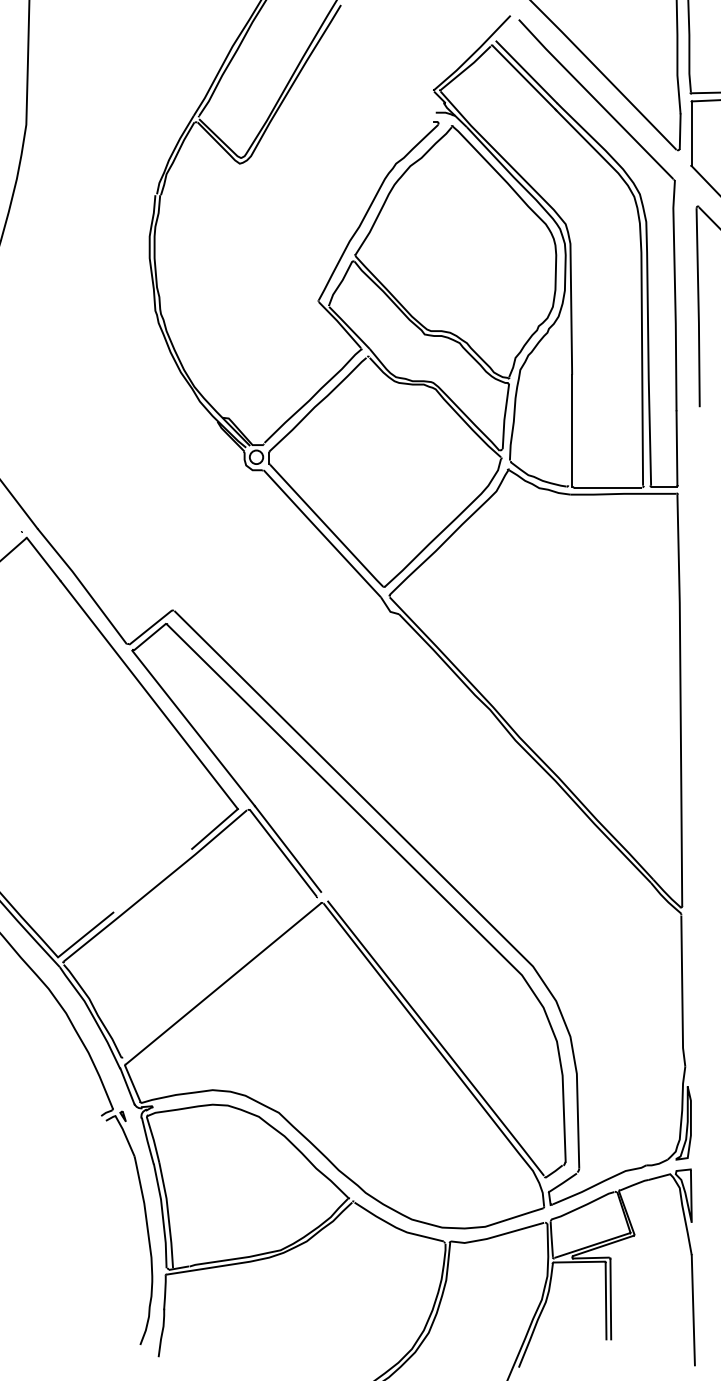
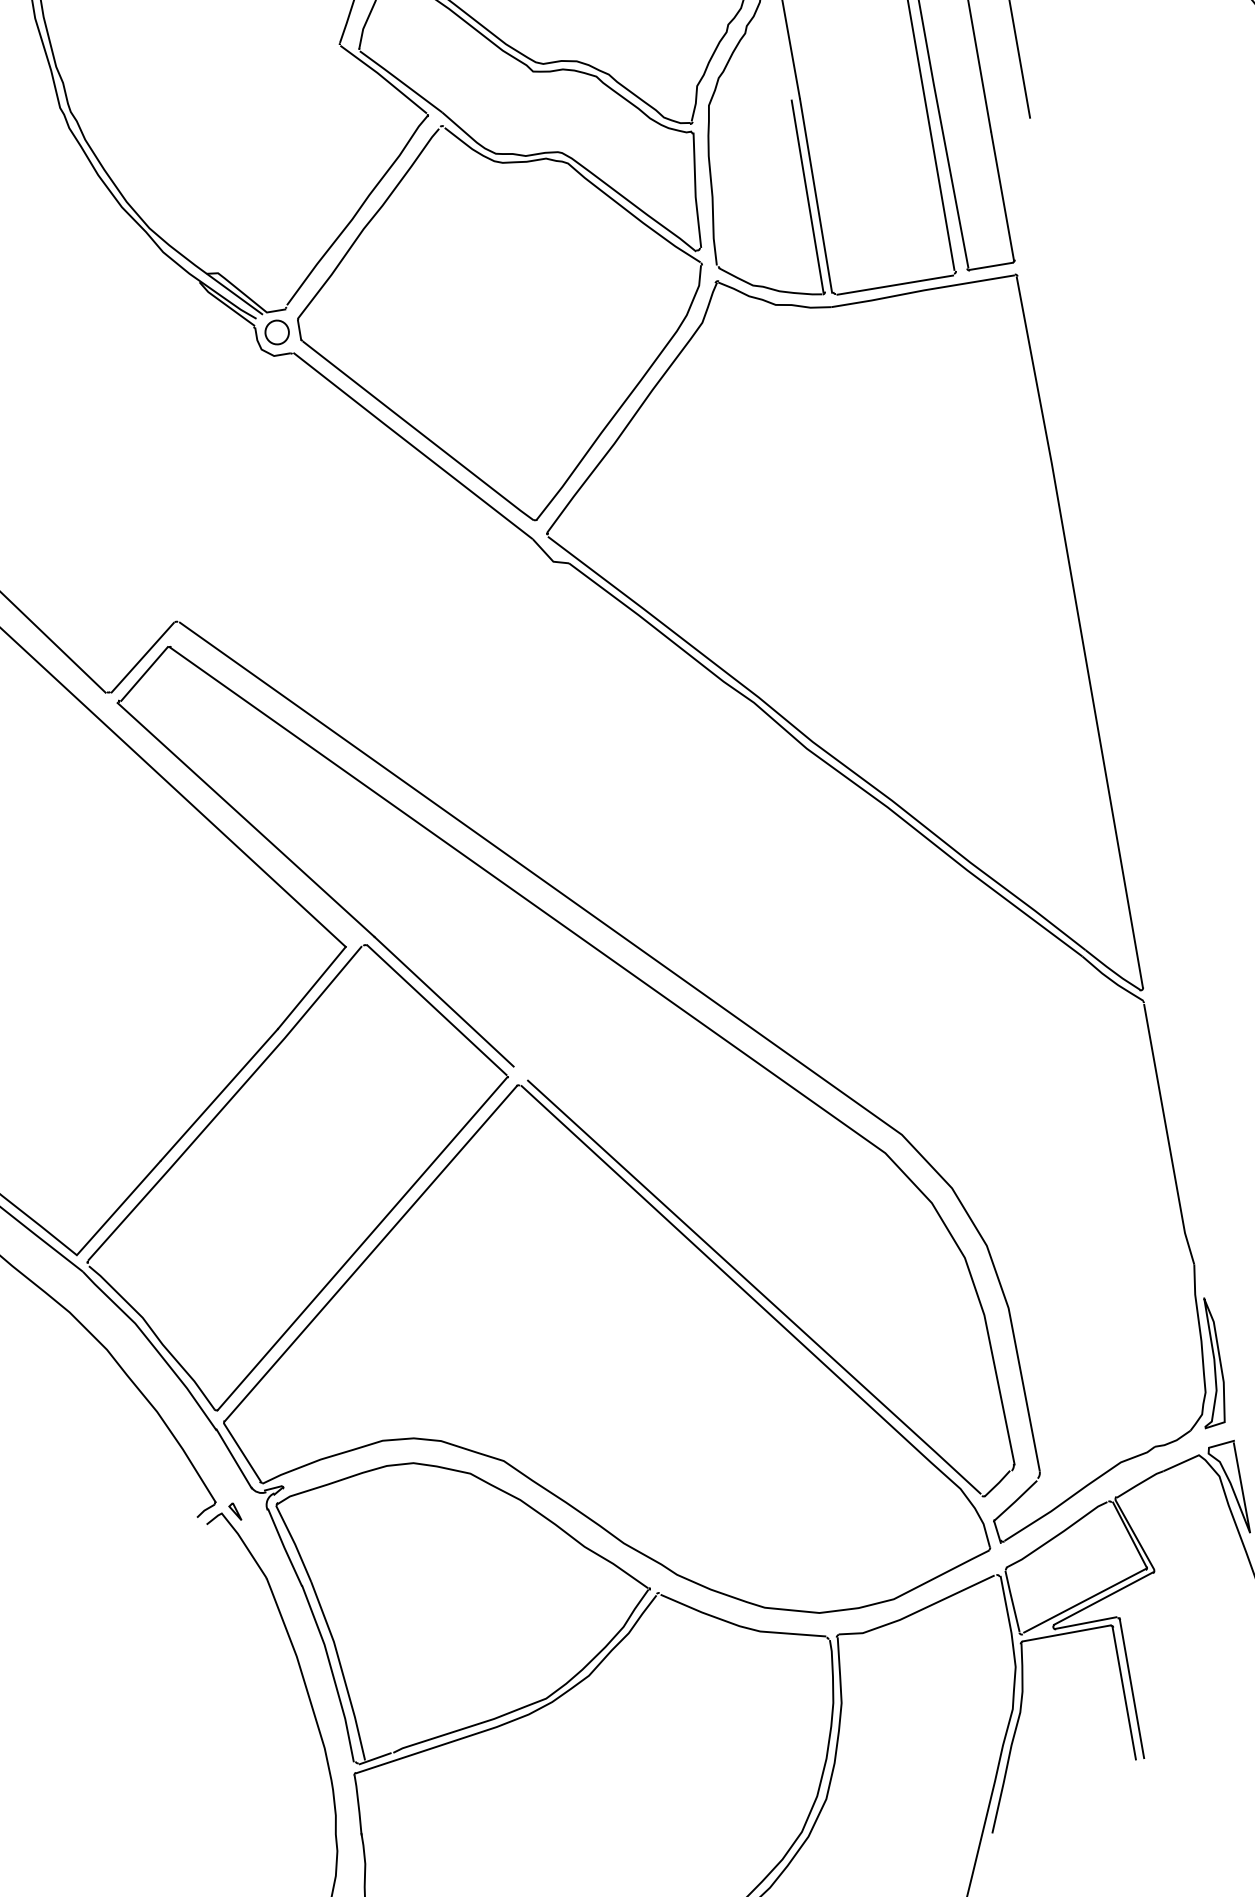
line: (567, 429) -> (807, 195), added
line: (153, 880) -> (220, 1094), added
line: (219, 977) -> (362, 1243), added

